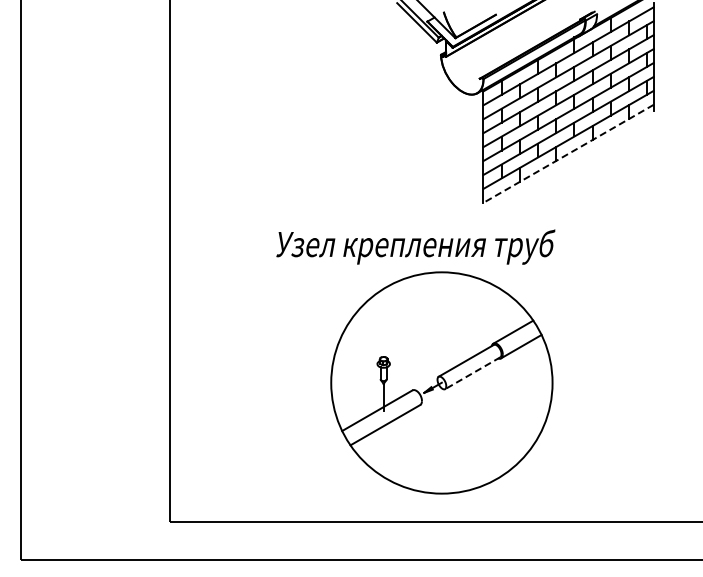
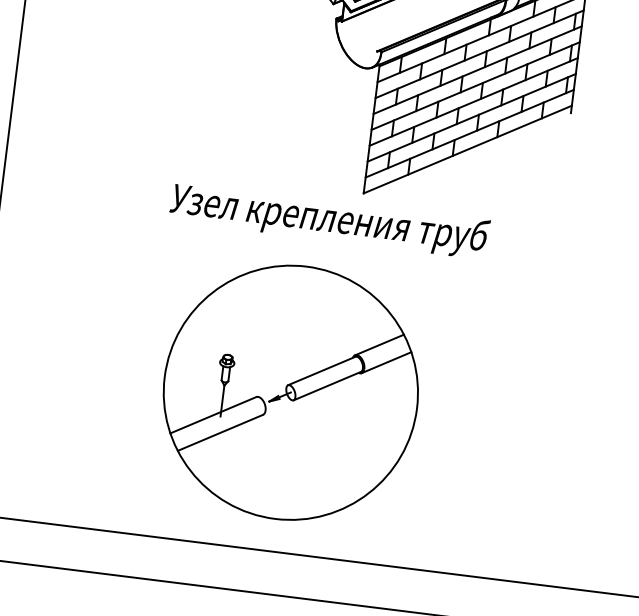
line: (568, 154) -> (467, 150), dashed -> solid
text: (415, 246) -> (329, 219), moved
line: (472, 373) -> (327, 386), dashed -> solid

